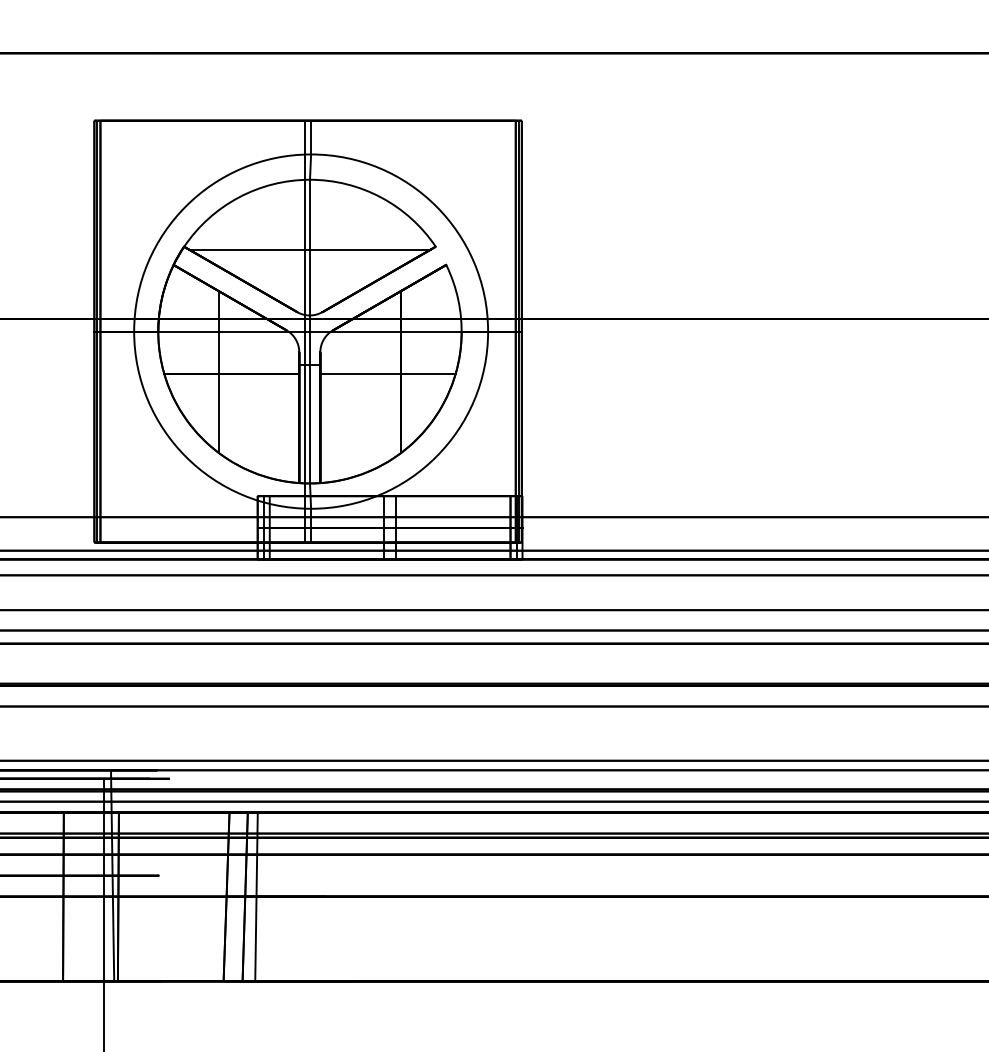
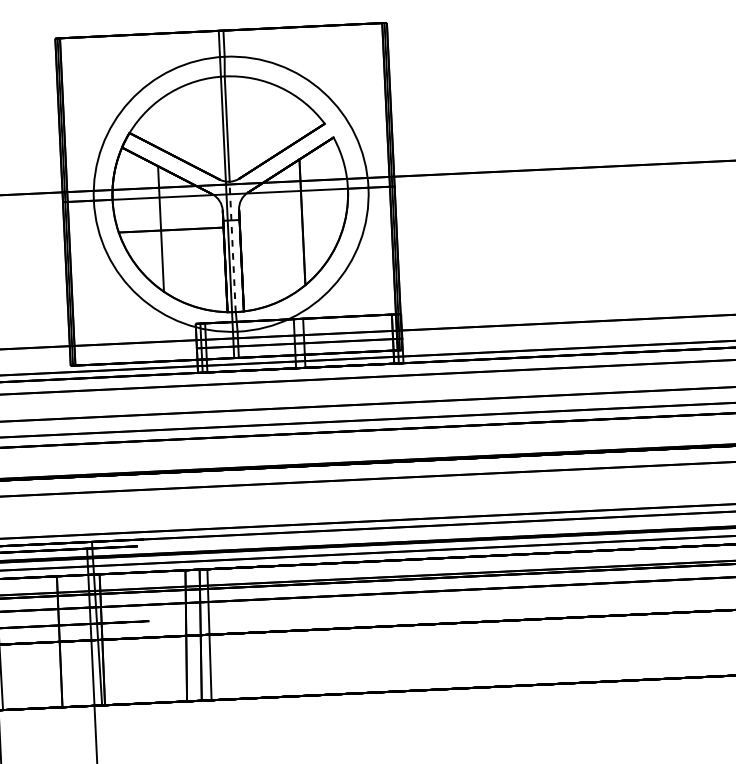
line: (309, 249) -> (226, 130), removed
line: (387, 374) -> (291, 224), removed
line: (309, 399) -> (232, 246), solid -> dashed

